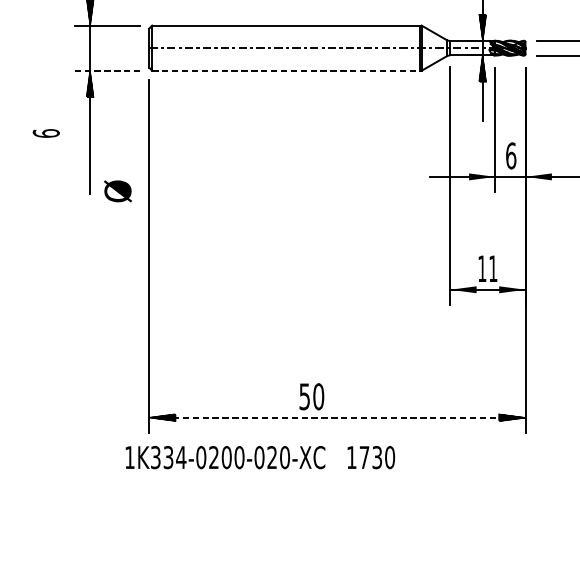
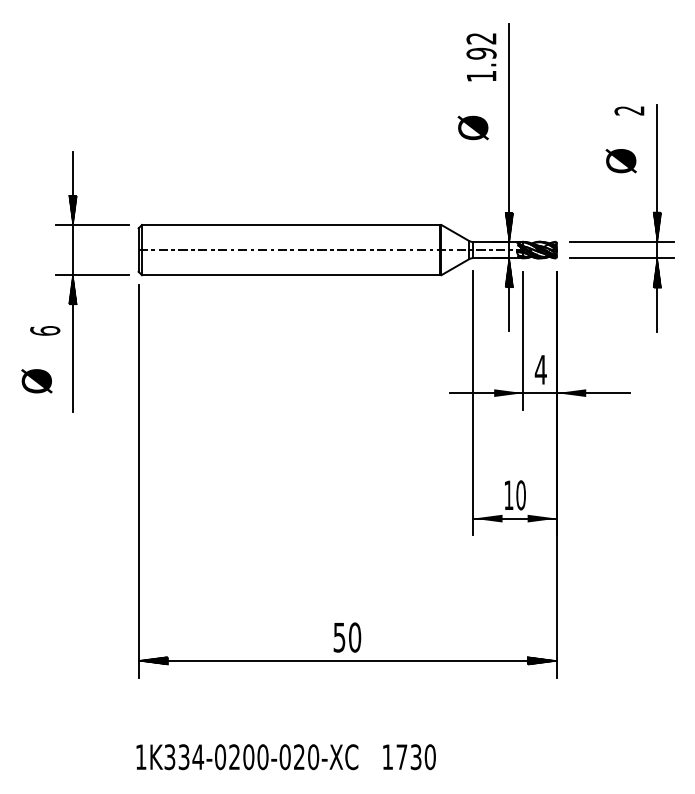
line: (106, 71) -> (91, 275), dashed -> solid
line: (285, 71) -> (290, 275), dashed -> solid
text: (46, 133) -> (45, 330), moved
text: (510, 155) -> (540, 369), 6 -> 4
text: (117, 191) -> (36, 381), moved
text: (492, 268) -> (520, 495), 11 -> 10
text: (311, 396) -> (347, 637), moved
line: (337, 417) -> (347, 660), dashed -> solid
text: (259, 457) -> (285, 757), moved

